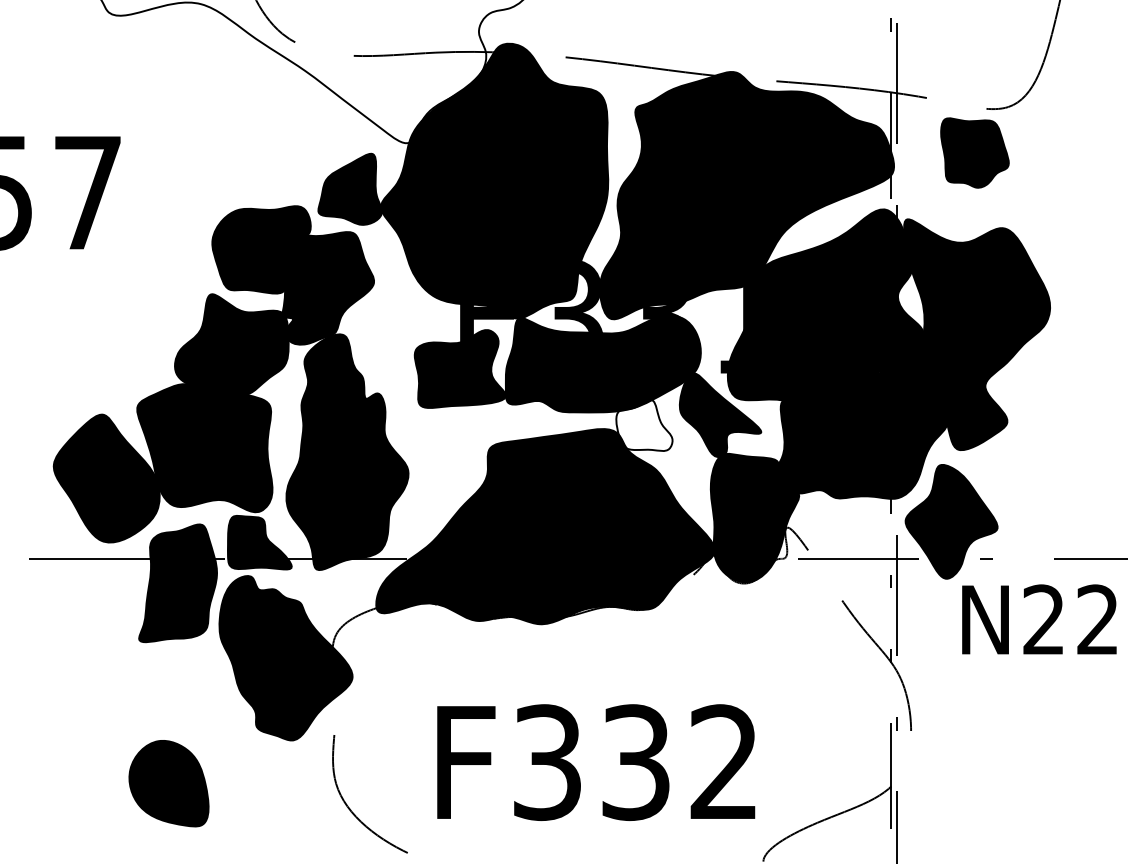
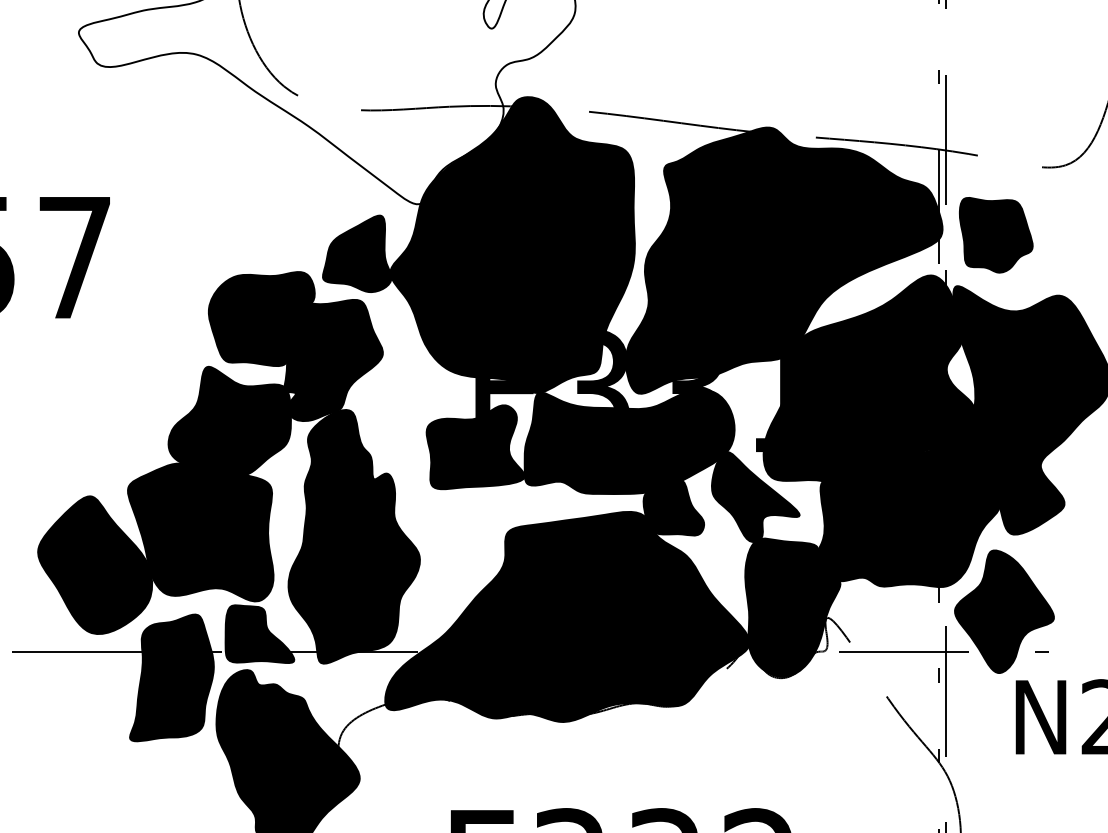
part: (974, 152) -> (995, 234), moved
fill: (644, 425) -> (673, 508), added

